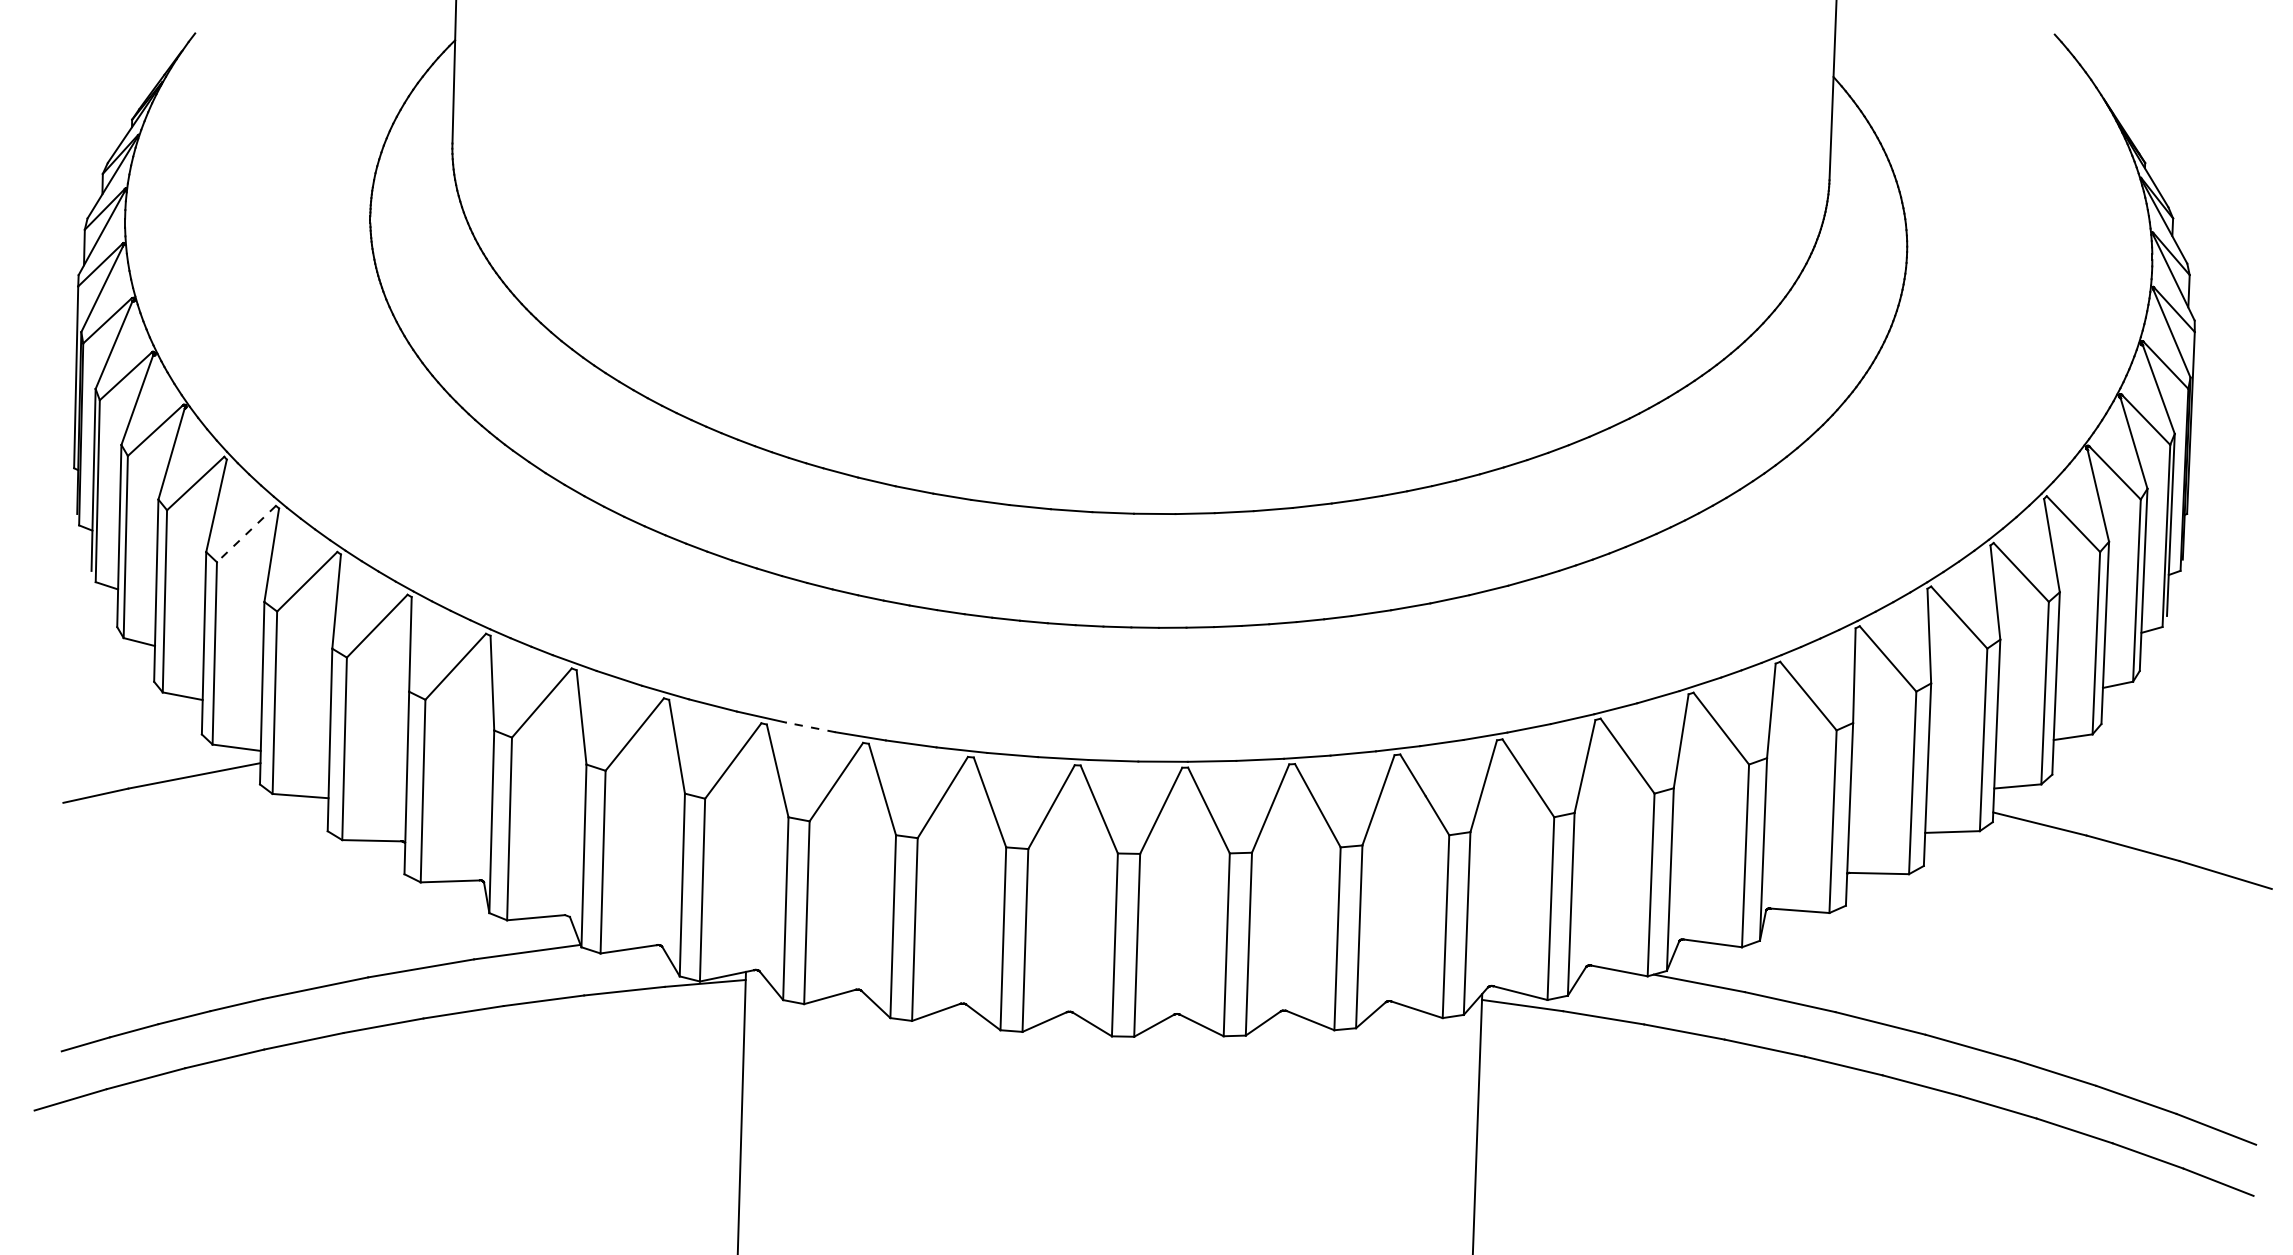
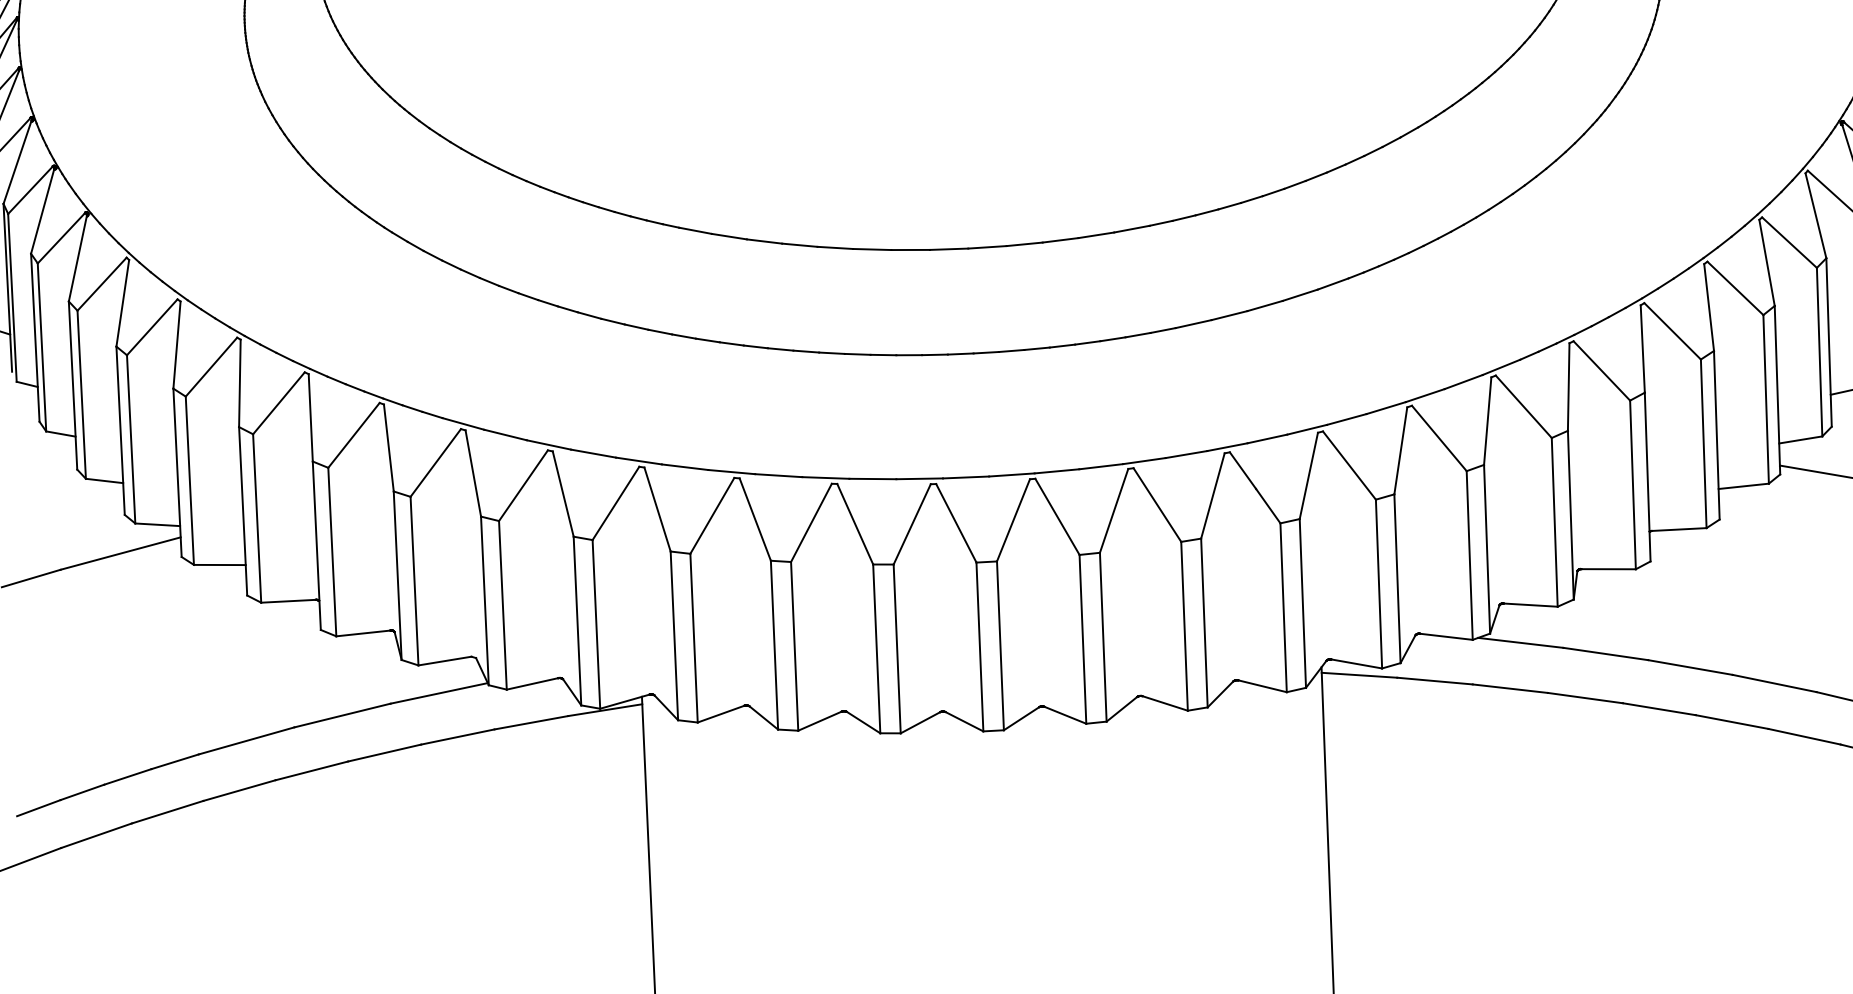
line: (246, 534) -> (152, 327), dashed -> solid
line: (810, 727) -> (684, 467), dashed -> solid

